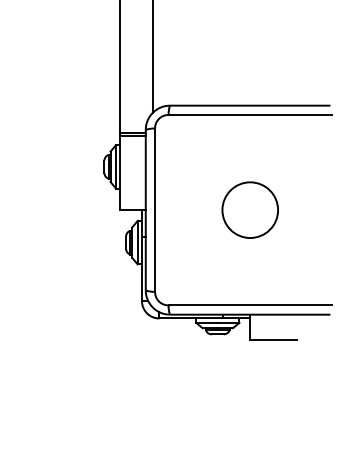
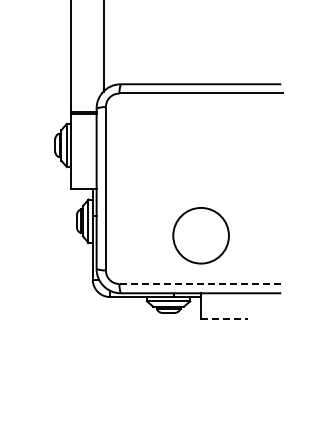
circle: (249, 209) -> (200, 235), moved
line: (250, 305) -> (201, 284), solid -> dashed
line: (273, 340) -> (224, 319), solid -> dashed

